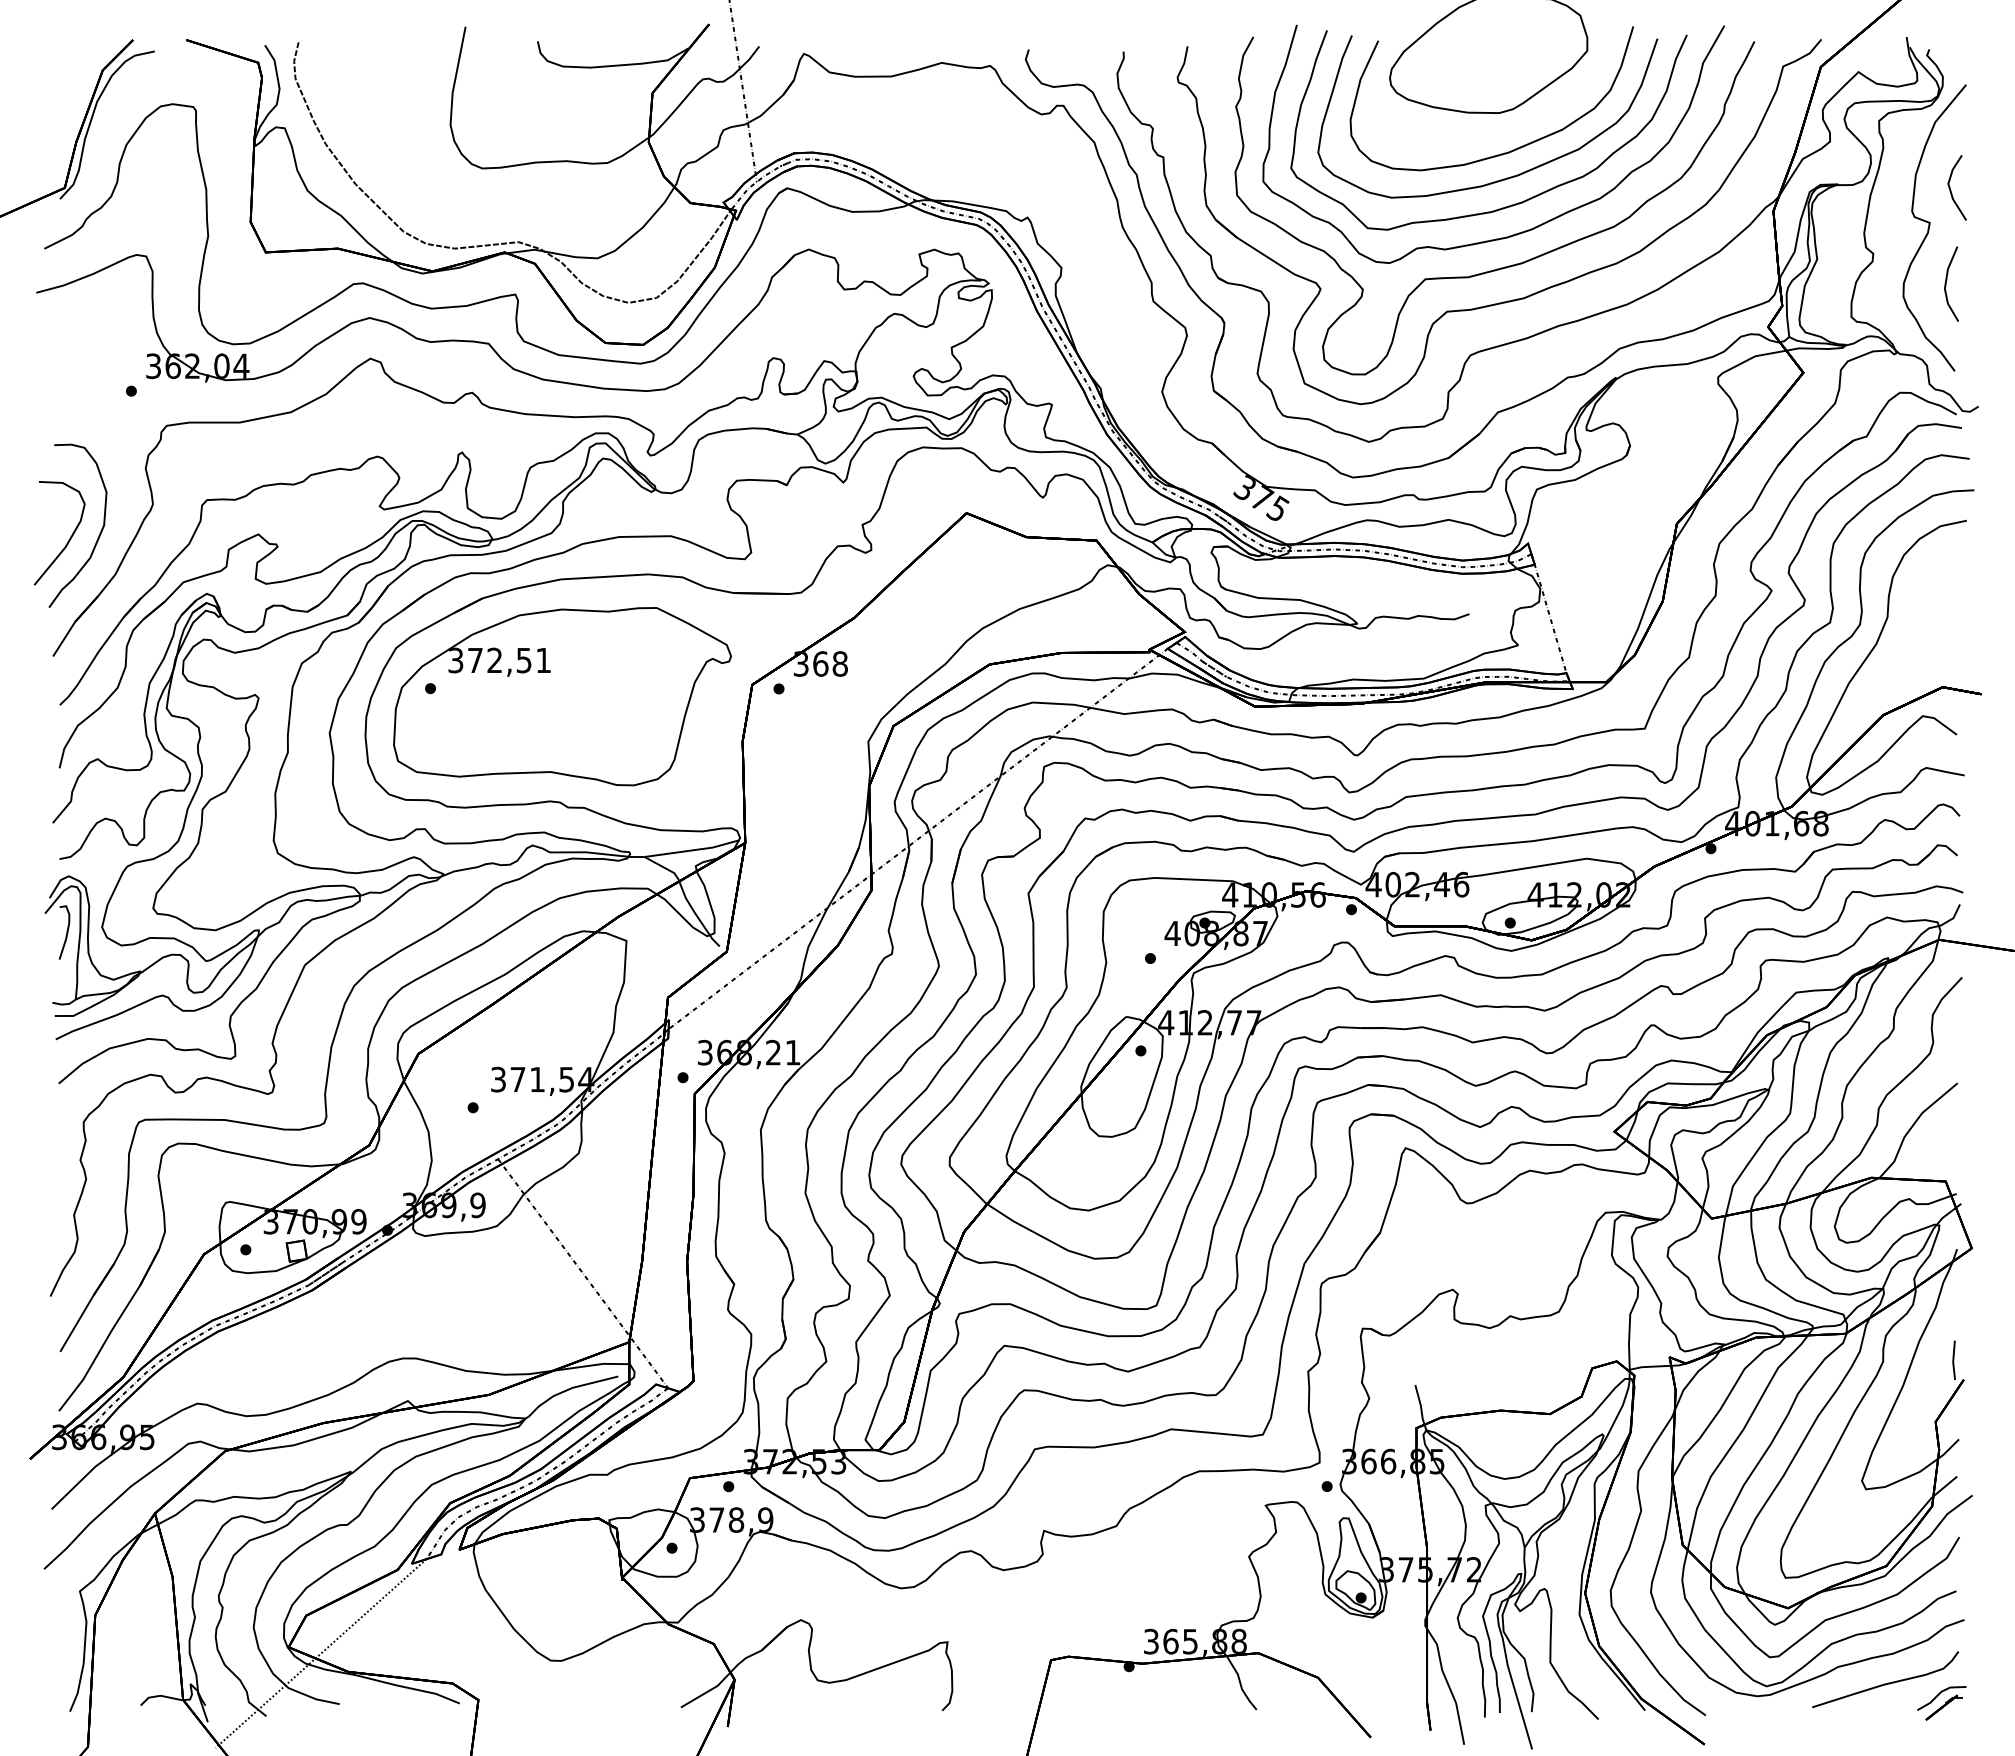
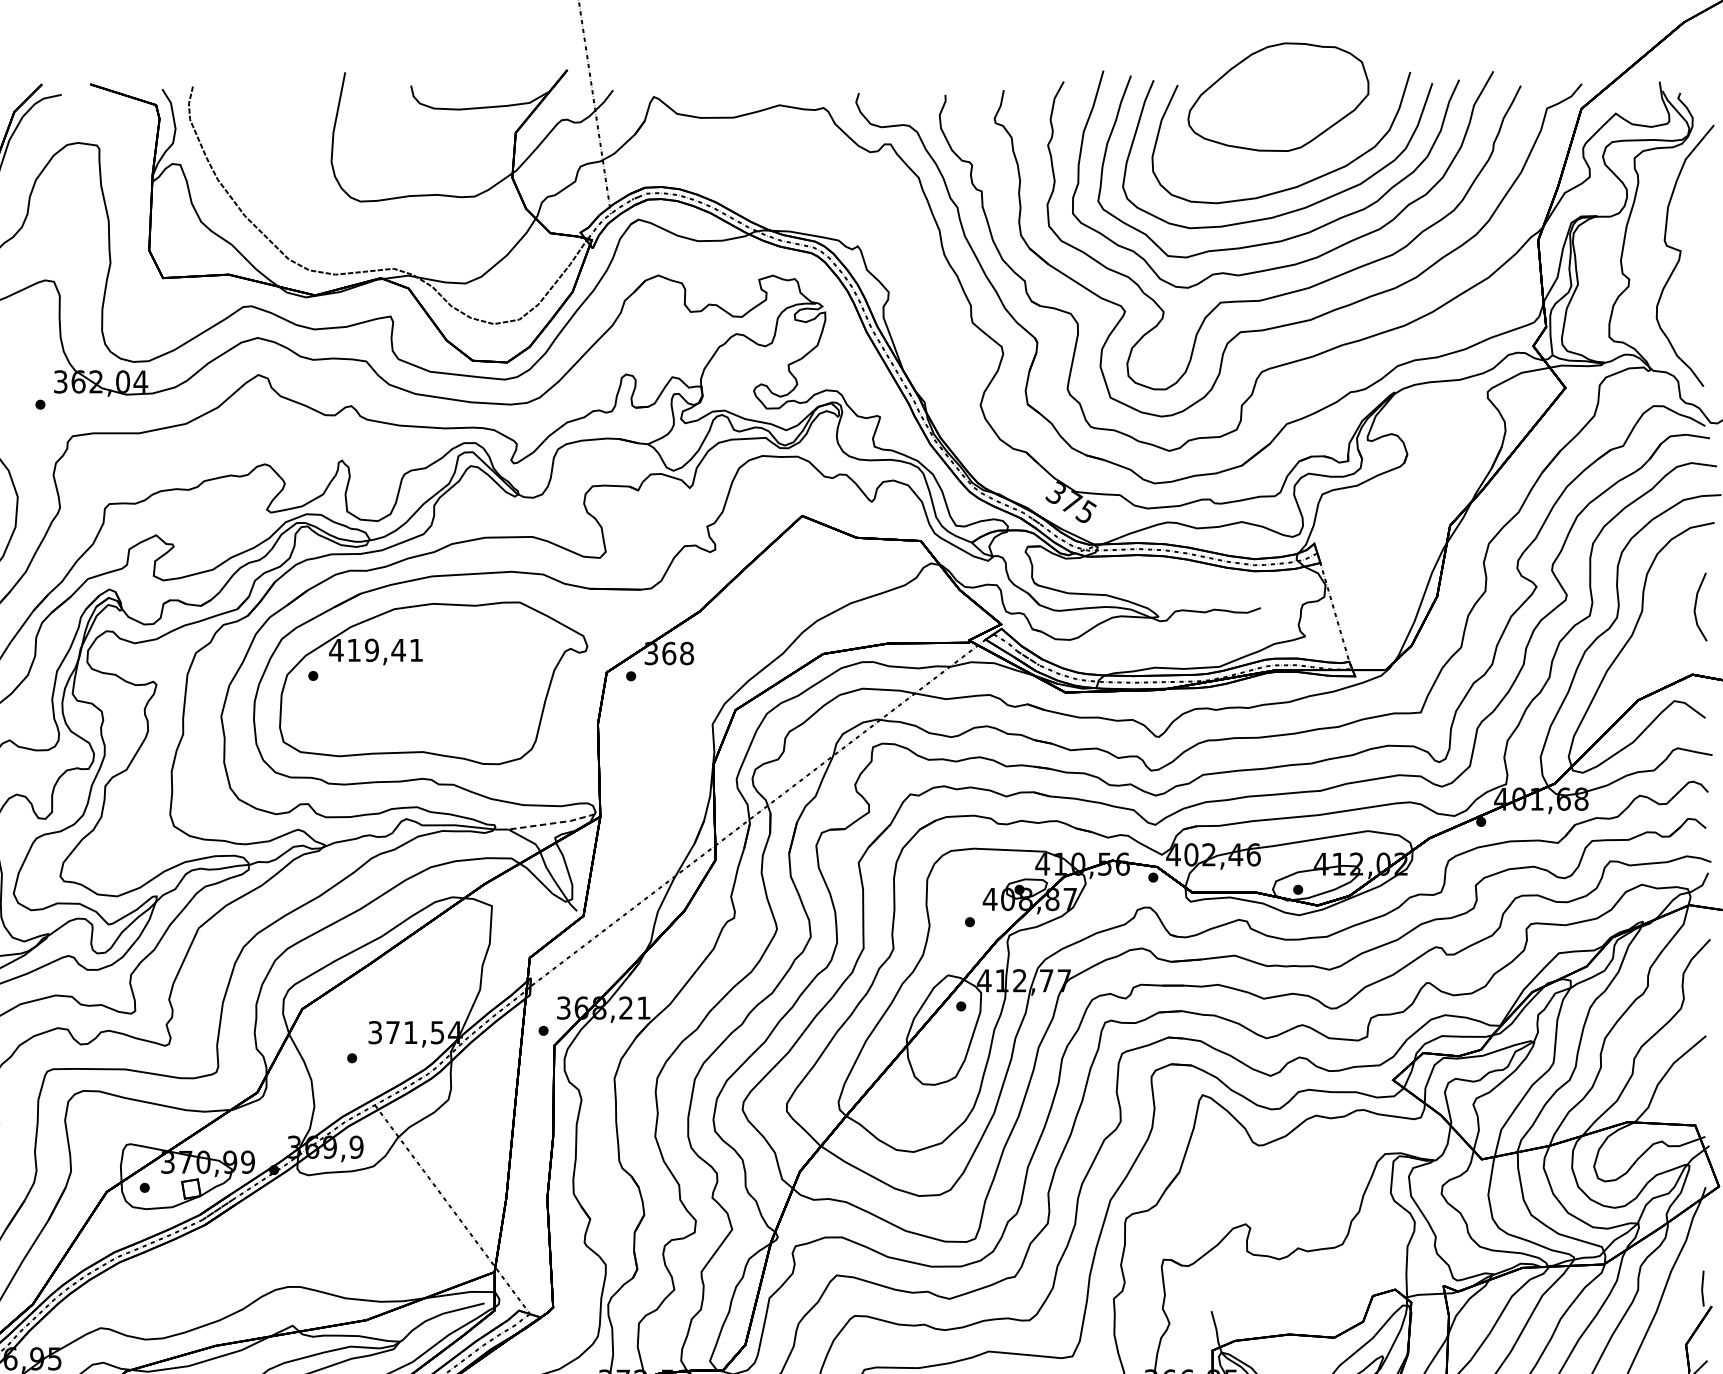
line: (1951, 190) -> (1700, 221), removed
line: (1947, 280) -> (1696, 603), moved
text: (489, 660) -> (367, 650), 372,51 -> 419,41
line: (693, 850) -> (553, 823), solid -> dashed

